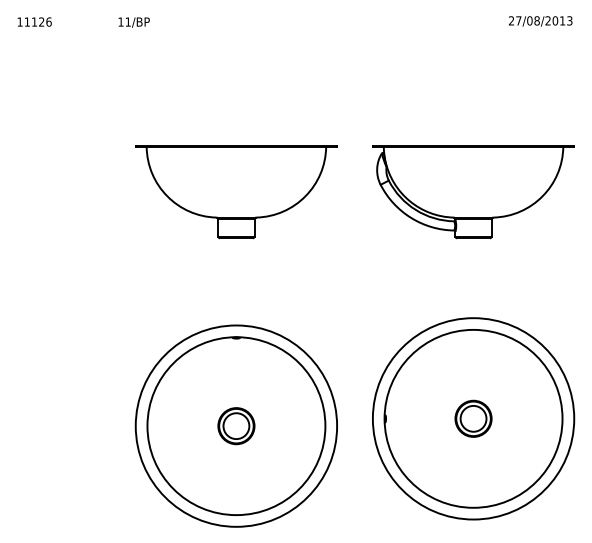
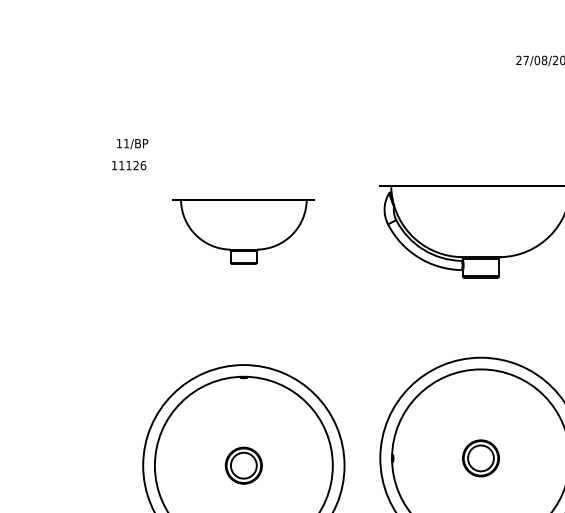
text: (34, 21) -> (128, 165), moved
text: (133, 22) -> (131, 144), moved
part: (236, 192) -> (243, 232), size x0.7

